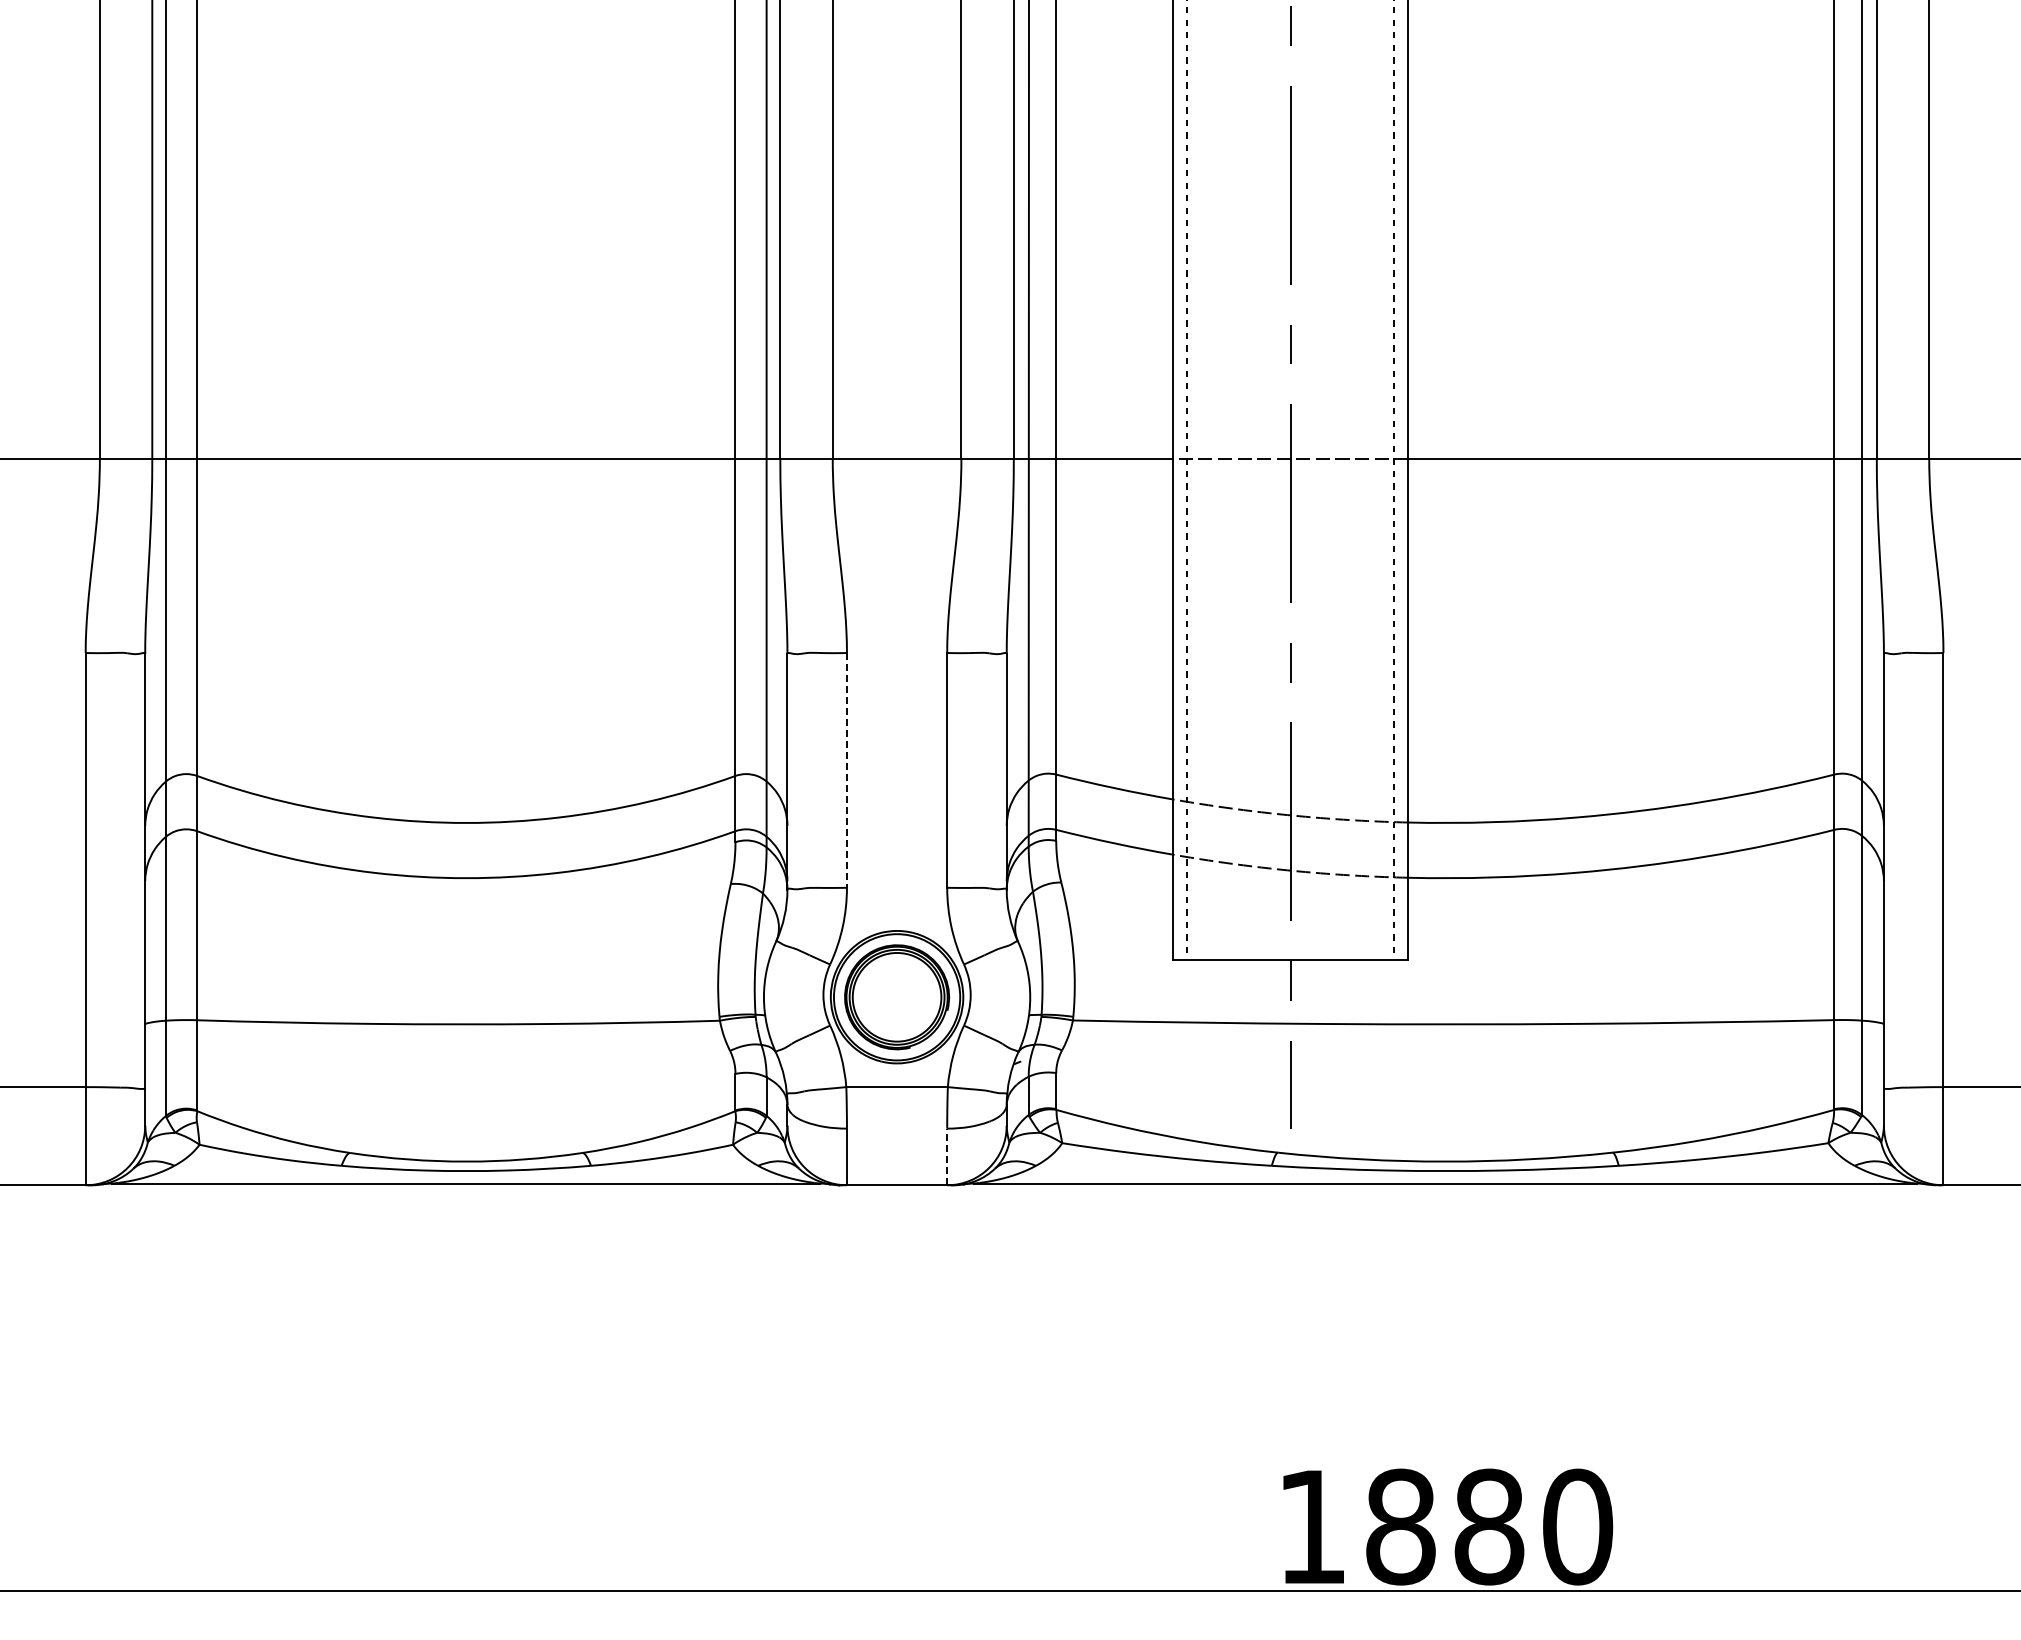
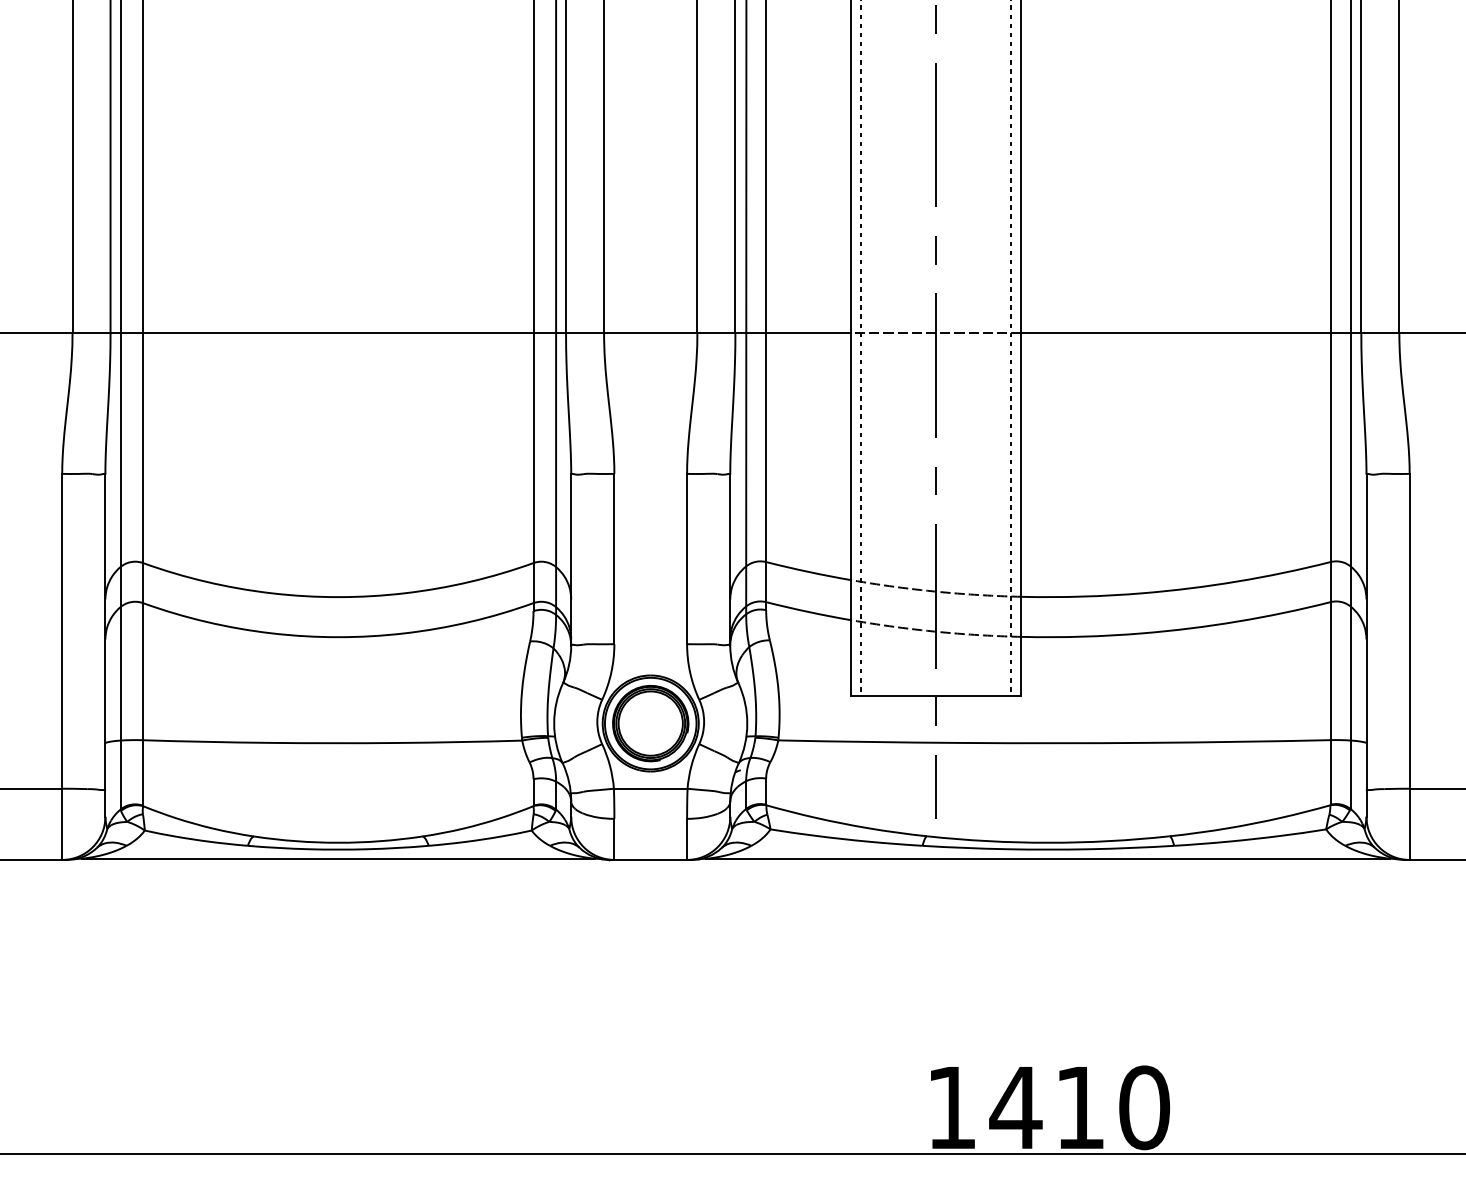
line: (846, 770) -> (614, 559), dashed -> solid
line: (947, 1156) -> (687, 839), dashed -> solid
text: (1443, 1526) -> (1047, 1107), 1880 -> 1410

